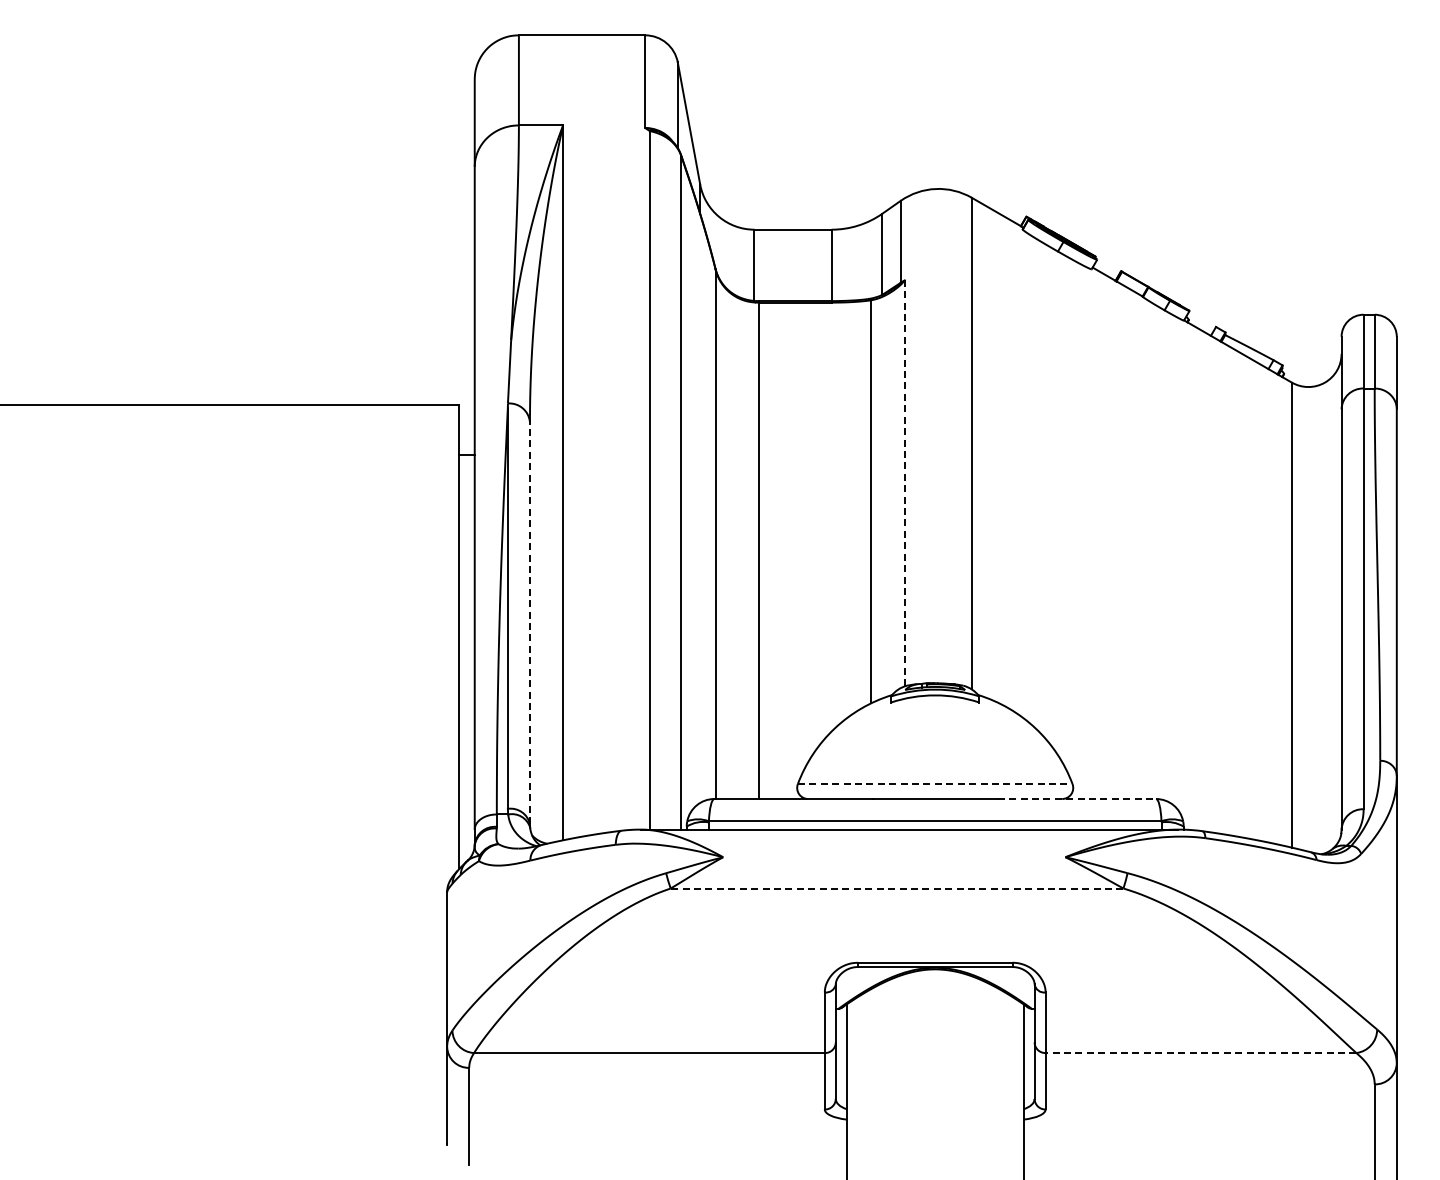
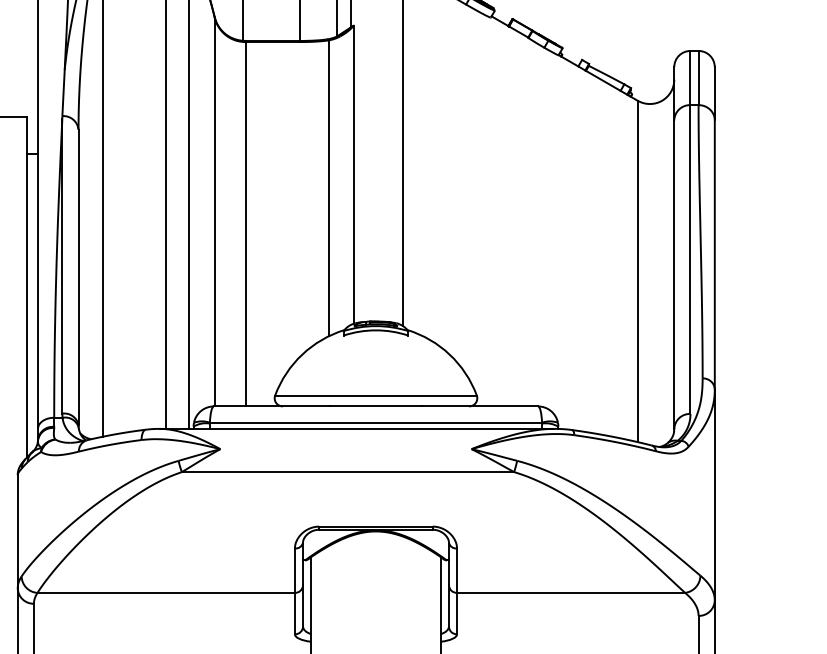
line: (904, 483) -> (353, 174), dashed -> solid
line: (529, 622) -> (78, 276), dashed -> solid
line: (935, 784) -> (376, 395), dashed -> solid
line: (1077, 799) -> (480, 406), dashed -> solid
line: (896, 888) -> (347, 472), dashed -> solid
line: (1200, 1053) -> (570, 593), dashed -> solid

